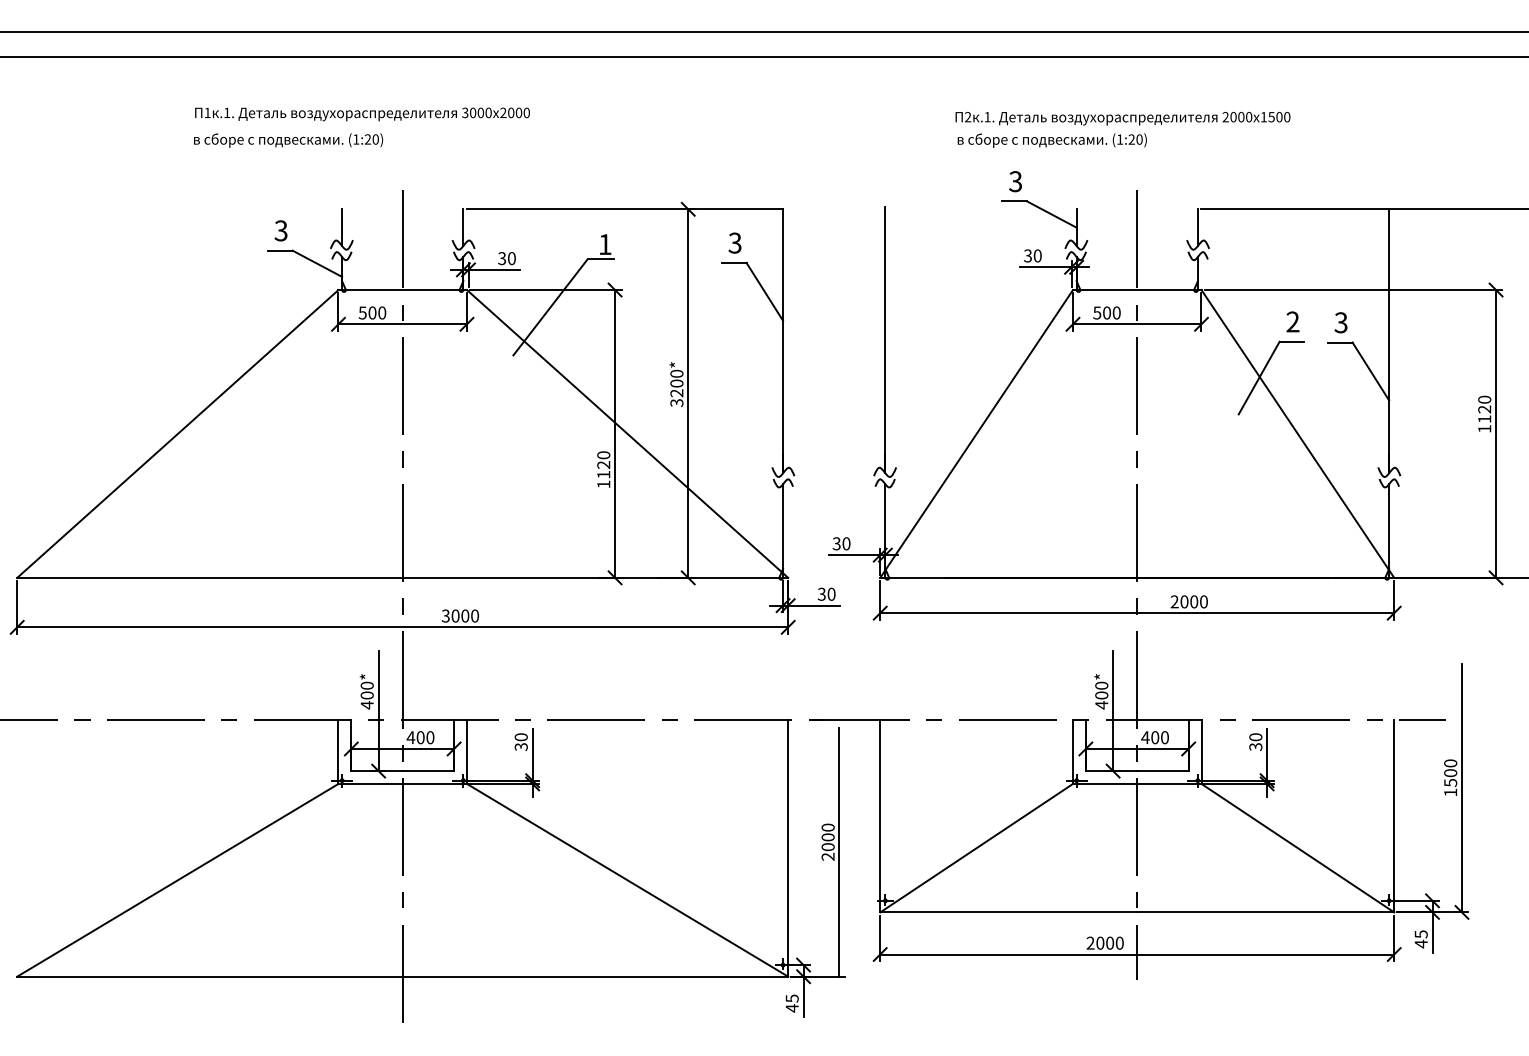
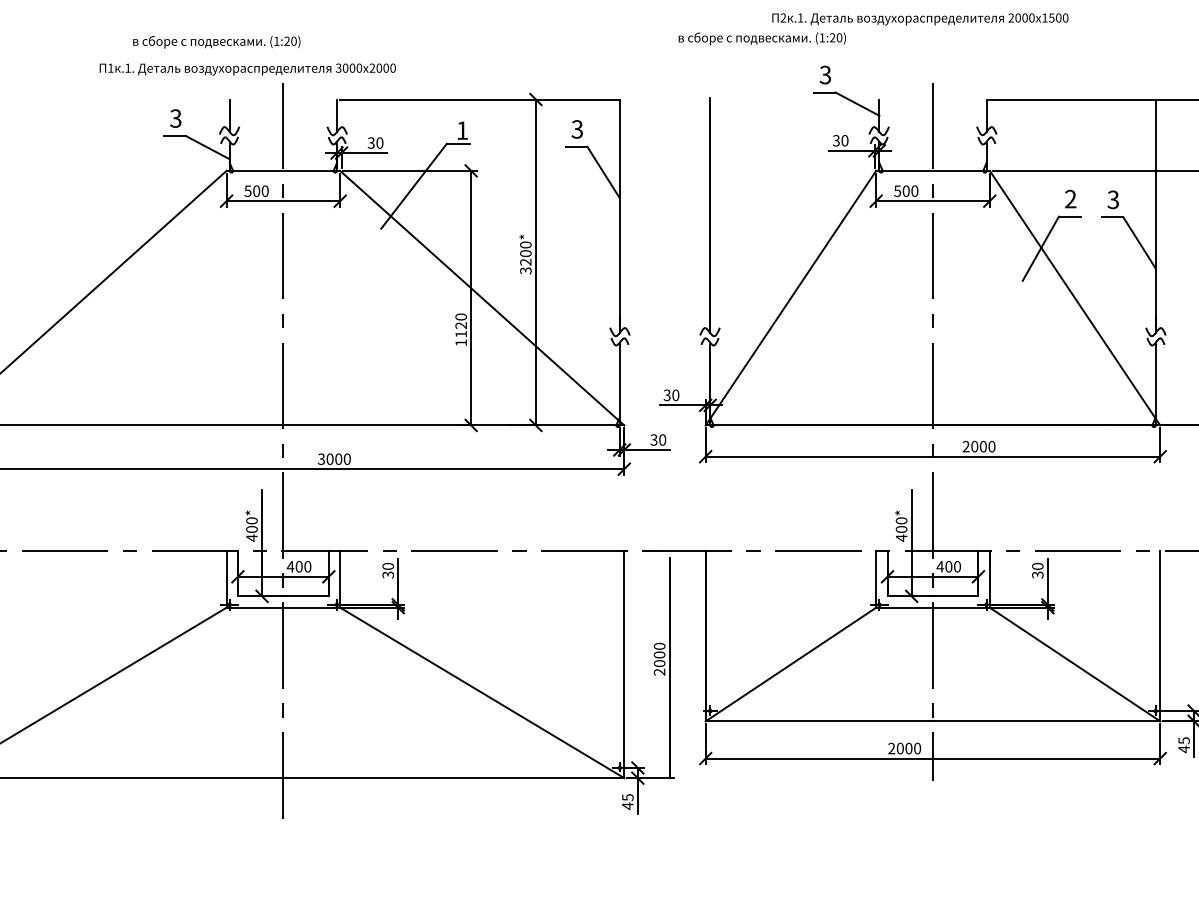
text: (362, 114) -> (247, 69), moved
text: (288, 140) -> (216, 42), moved
text: (1051, 140) -> (761, 38), moved

